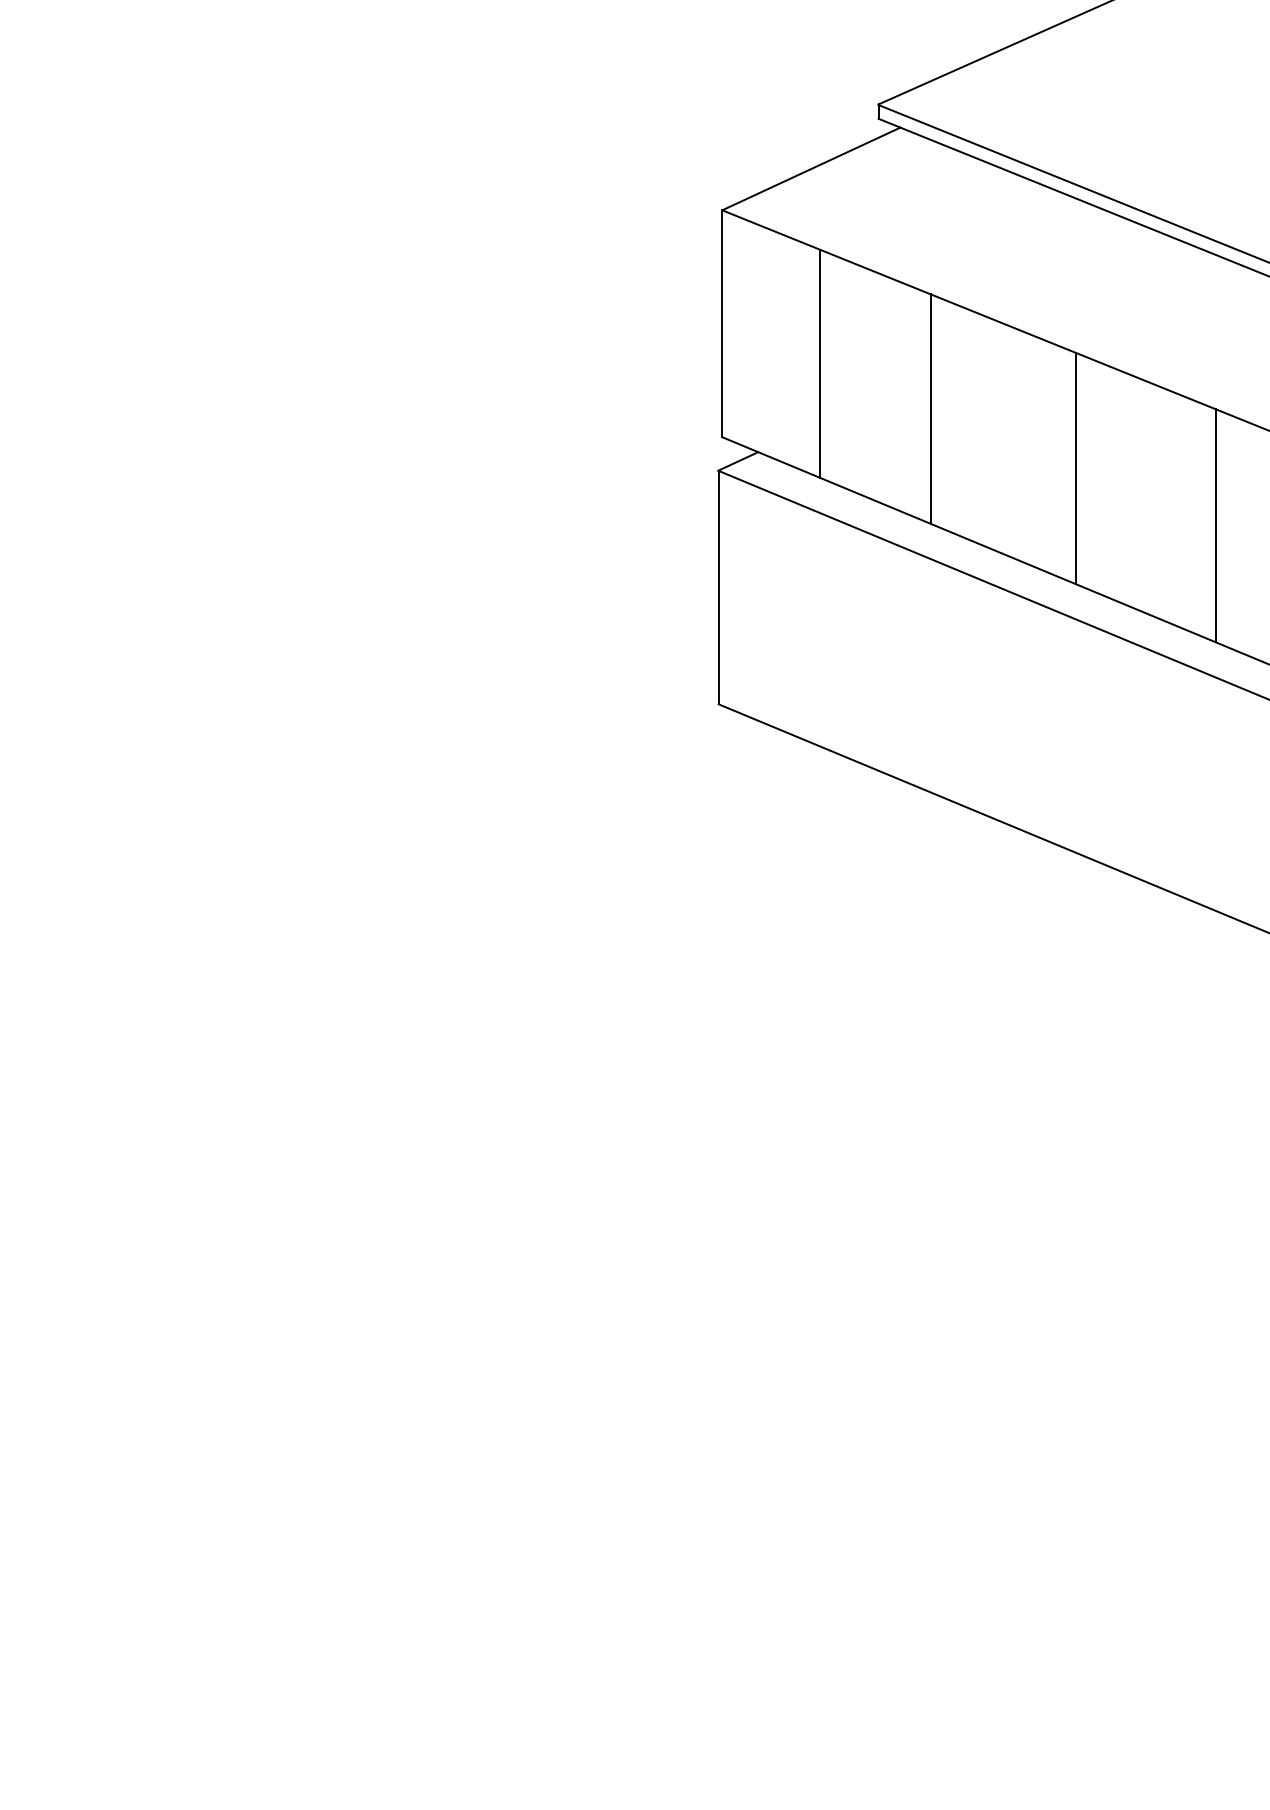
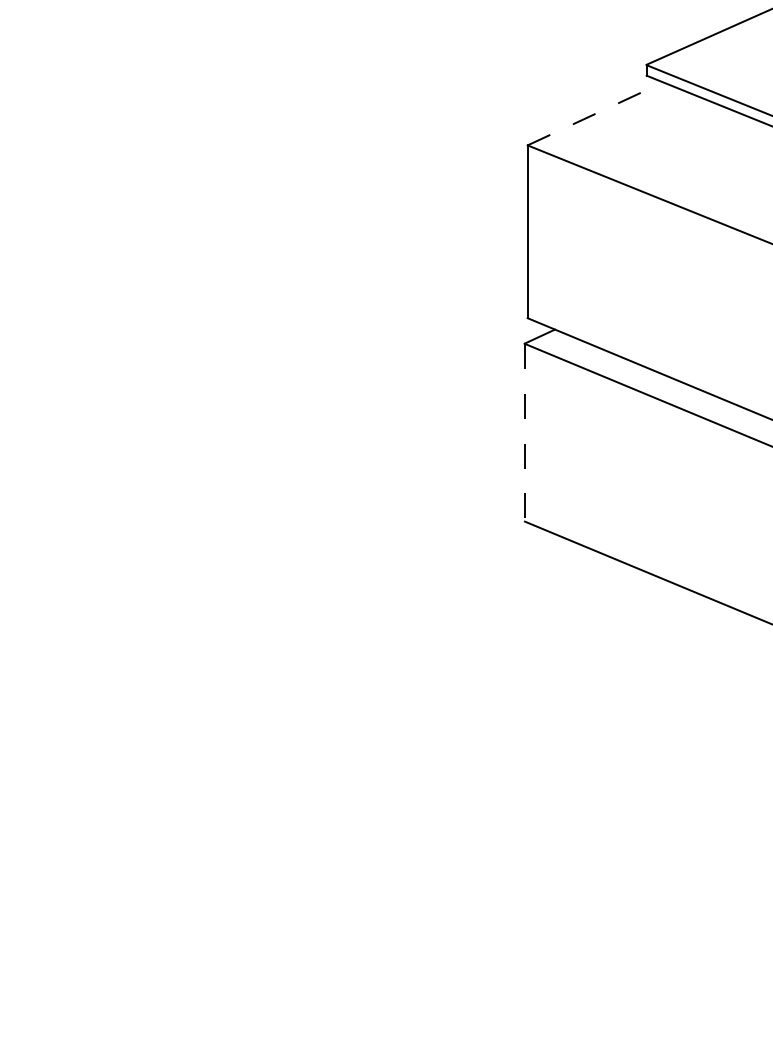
line: (811, 168) -> (595, 113), solid -> dashed
line: (819, 363) -> (601, 262), removed
line: (930, 408) -> (686, 296), removed
line: (718, 587) -> (524, 432), solid -> dashed

